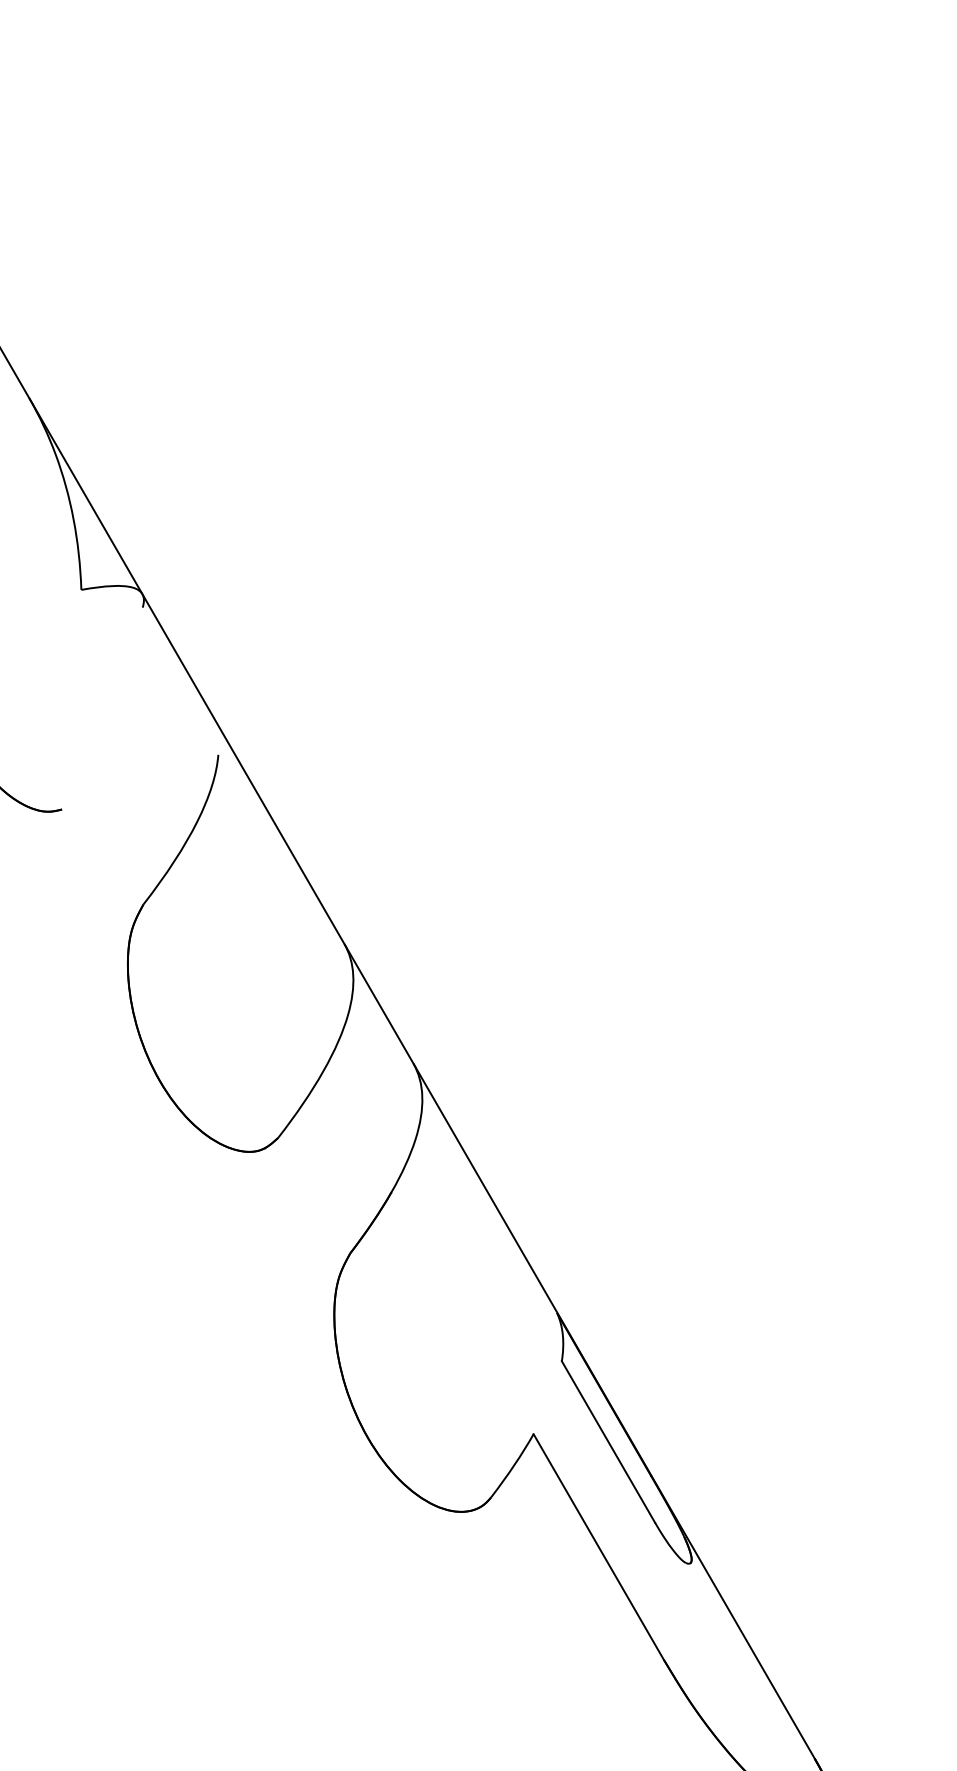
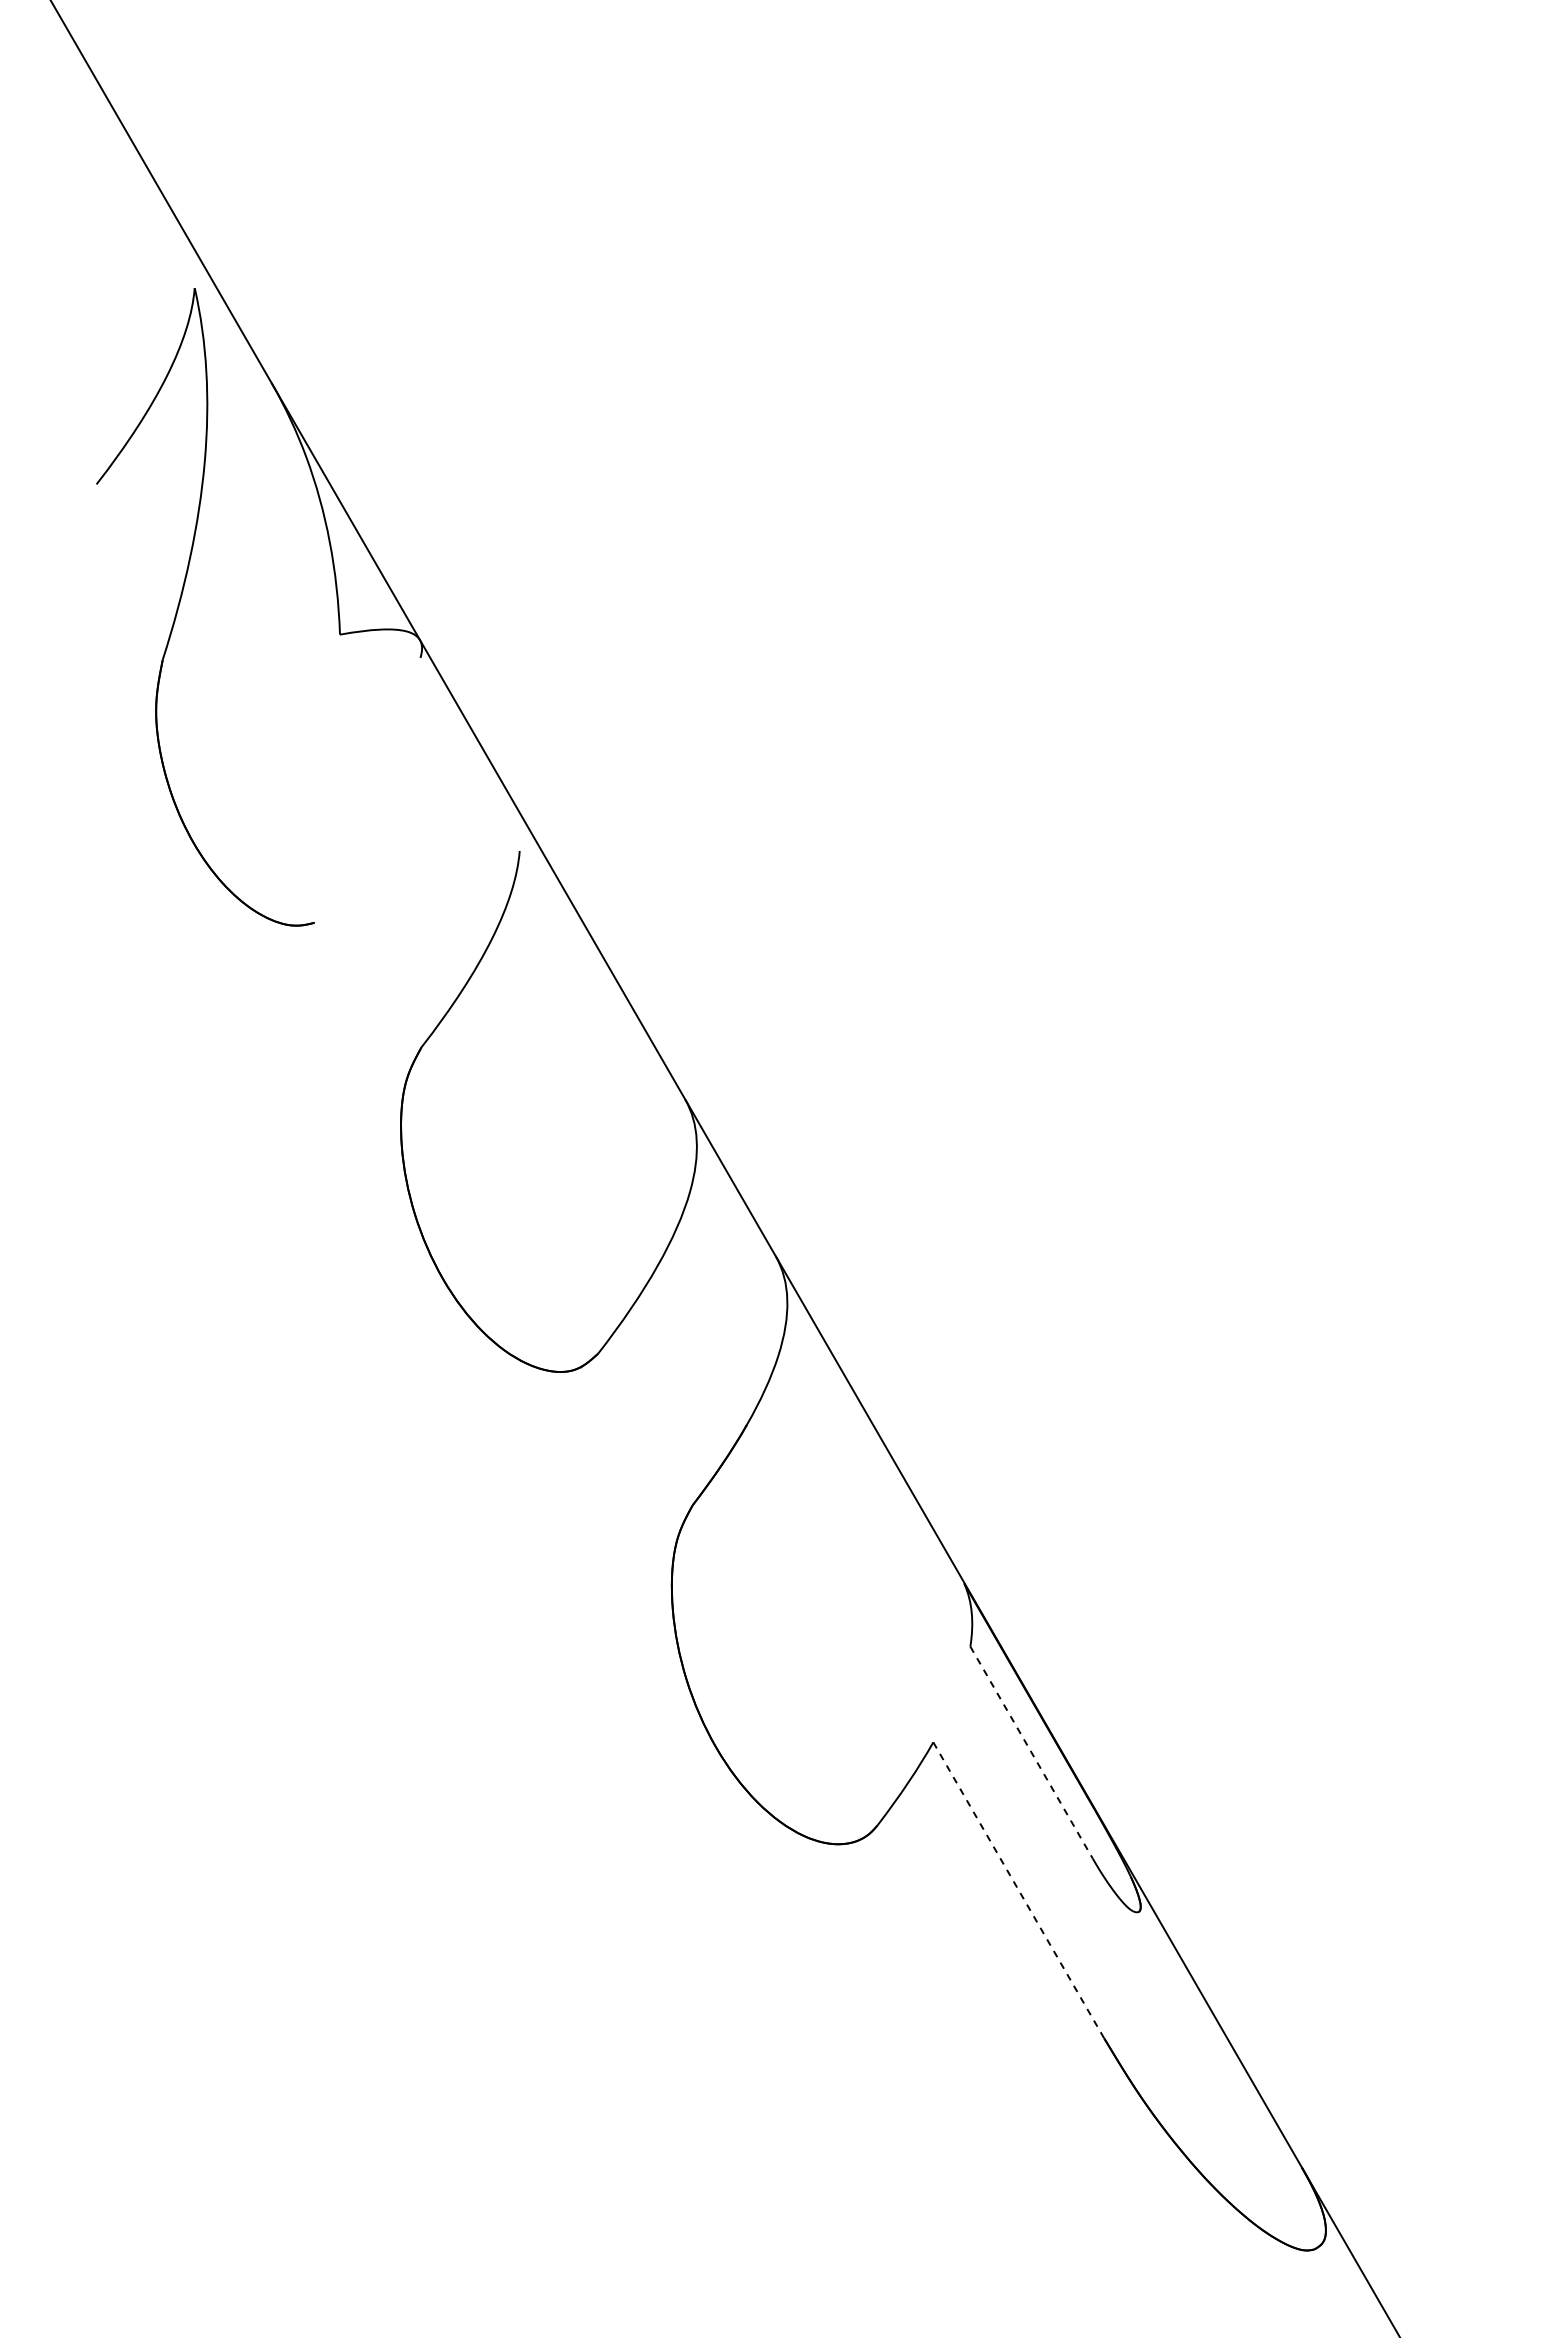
line: (608, 1441) -> (1031, 1752), solid -> dashed
line: (598, 1547) -> (1018, 1890), solid -> dashed

